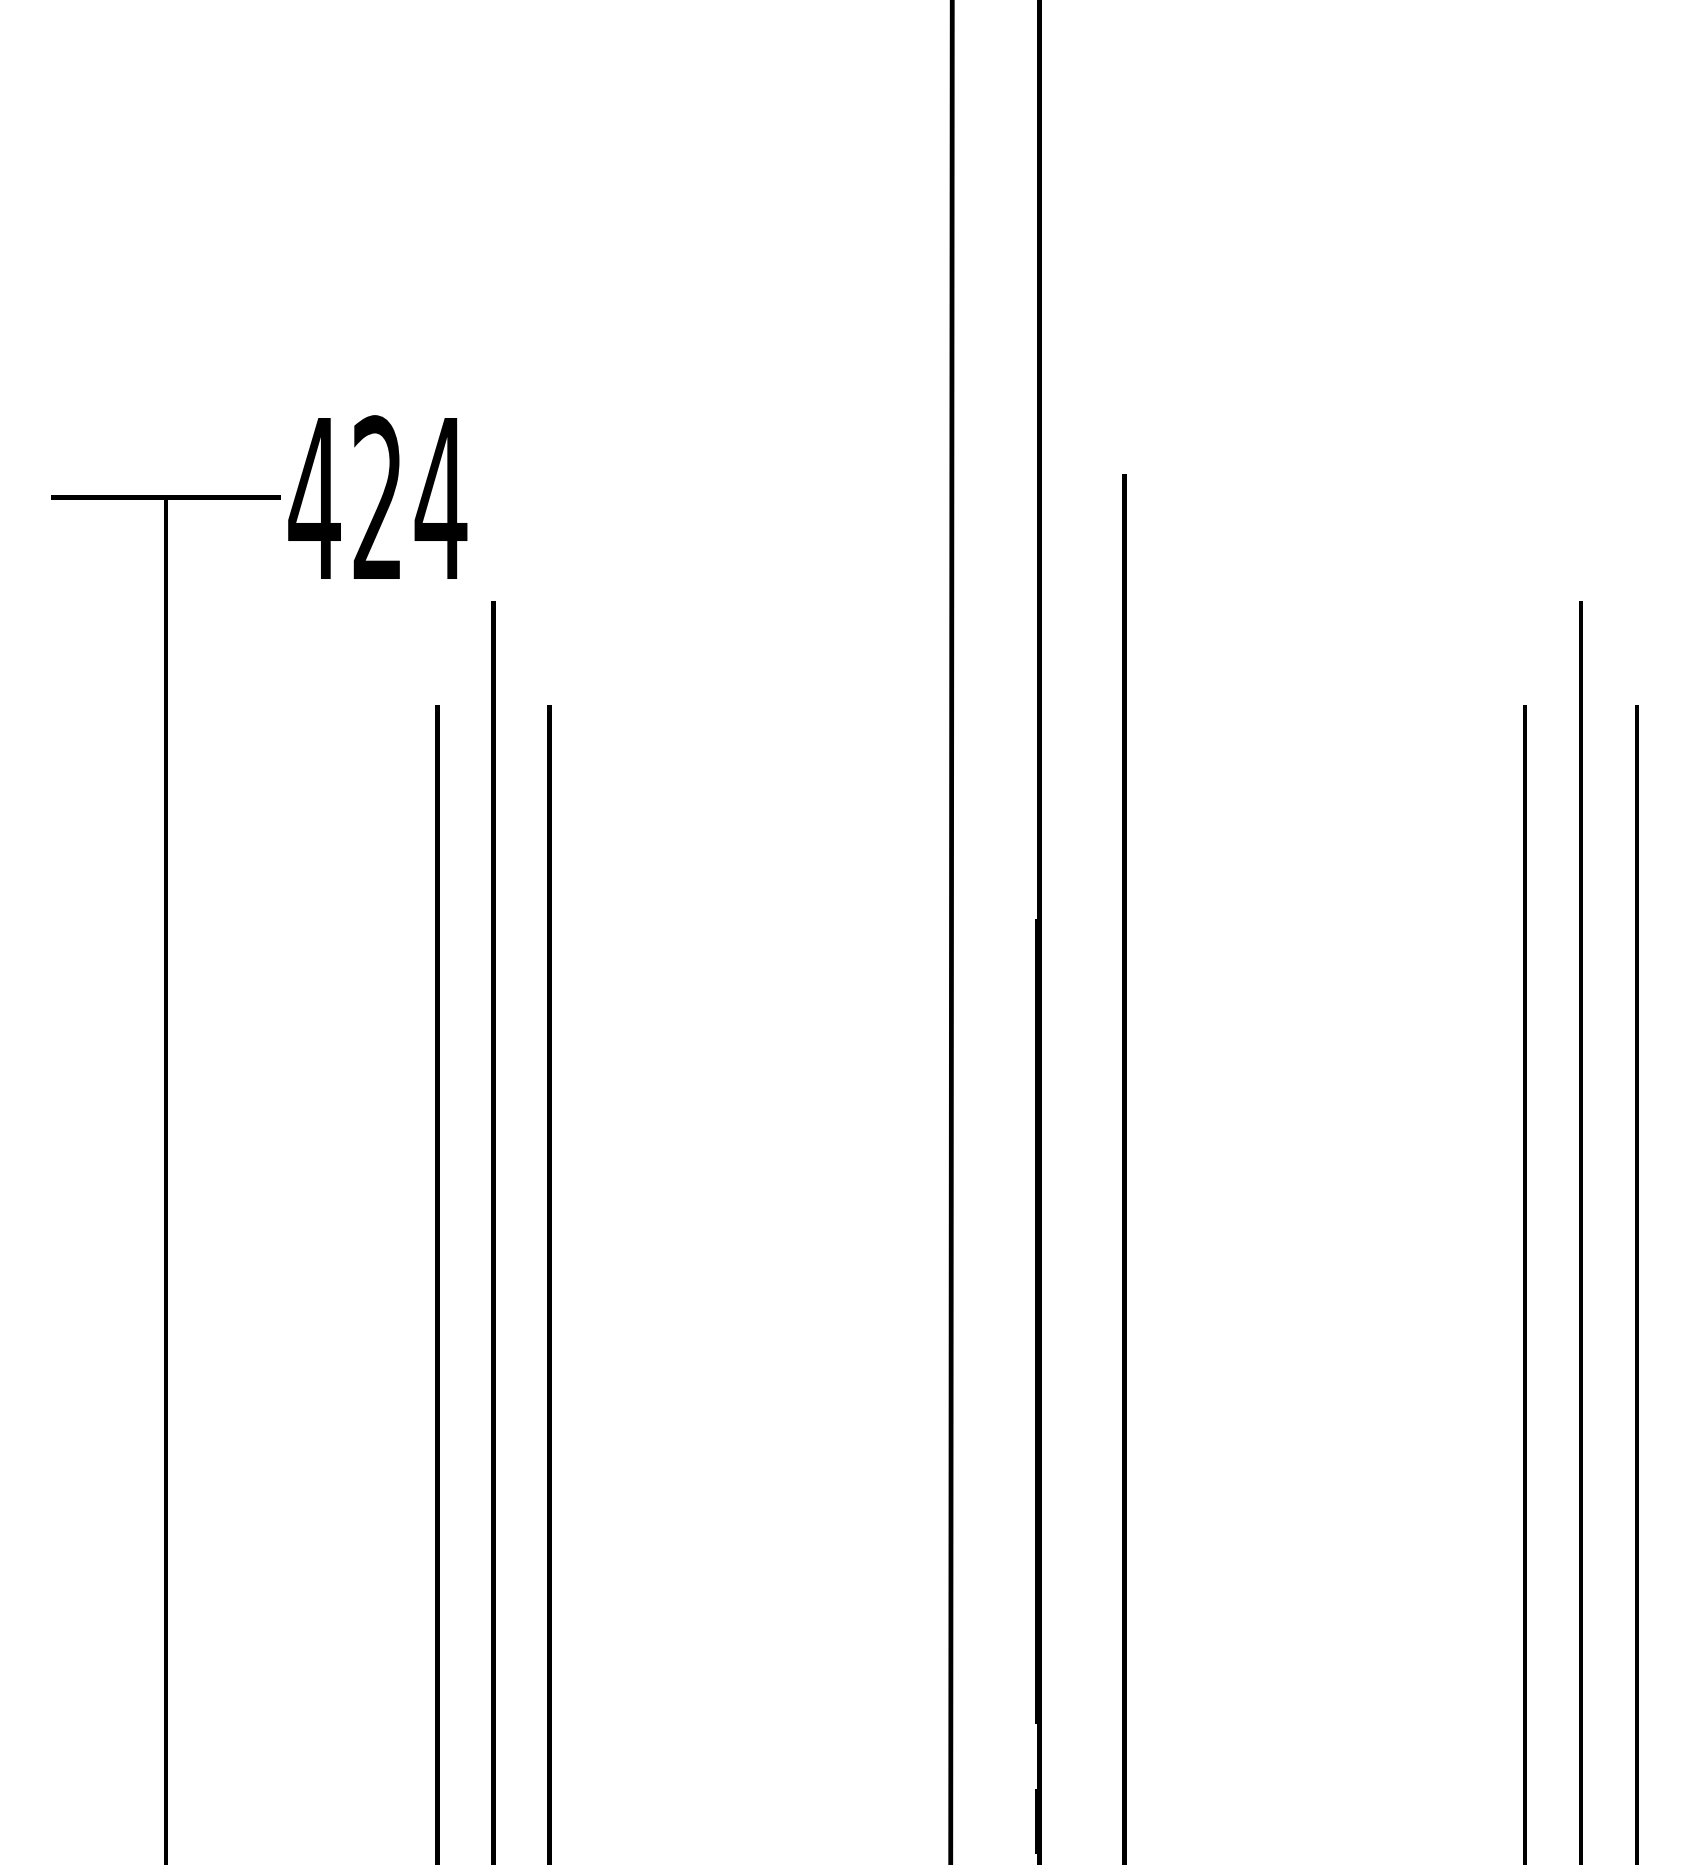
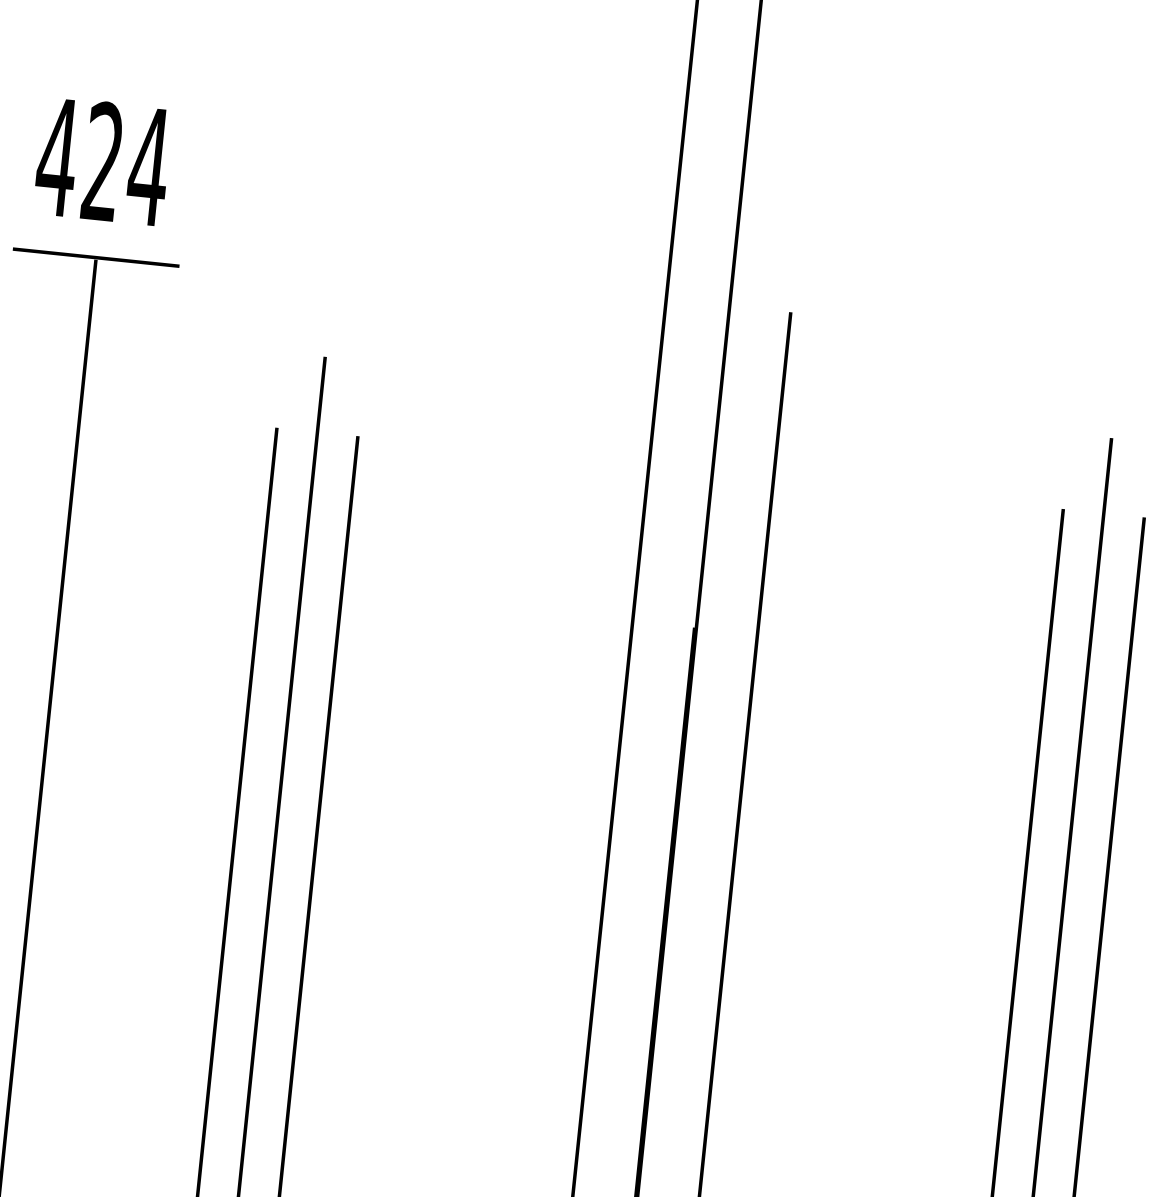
text: (377, 496) -> (103, 160), moved

